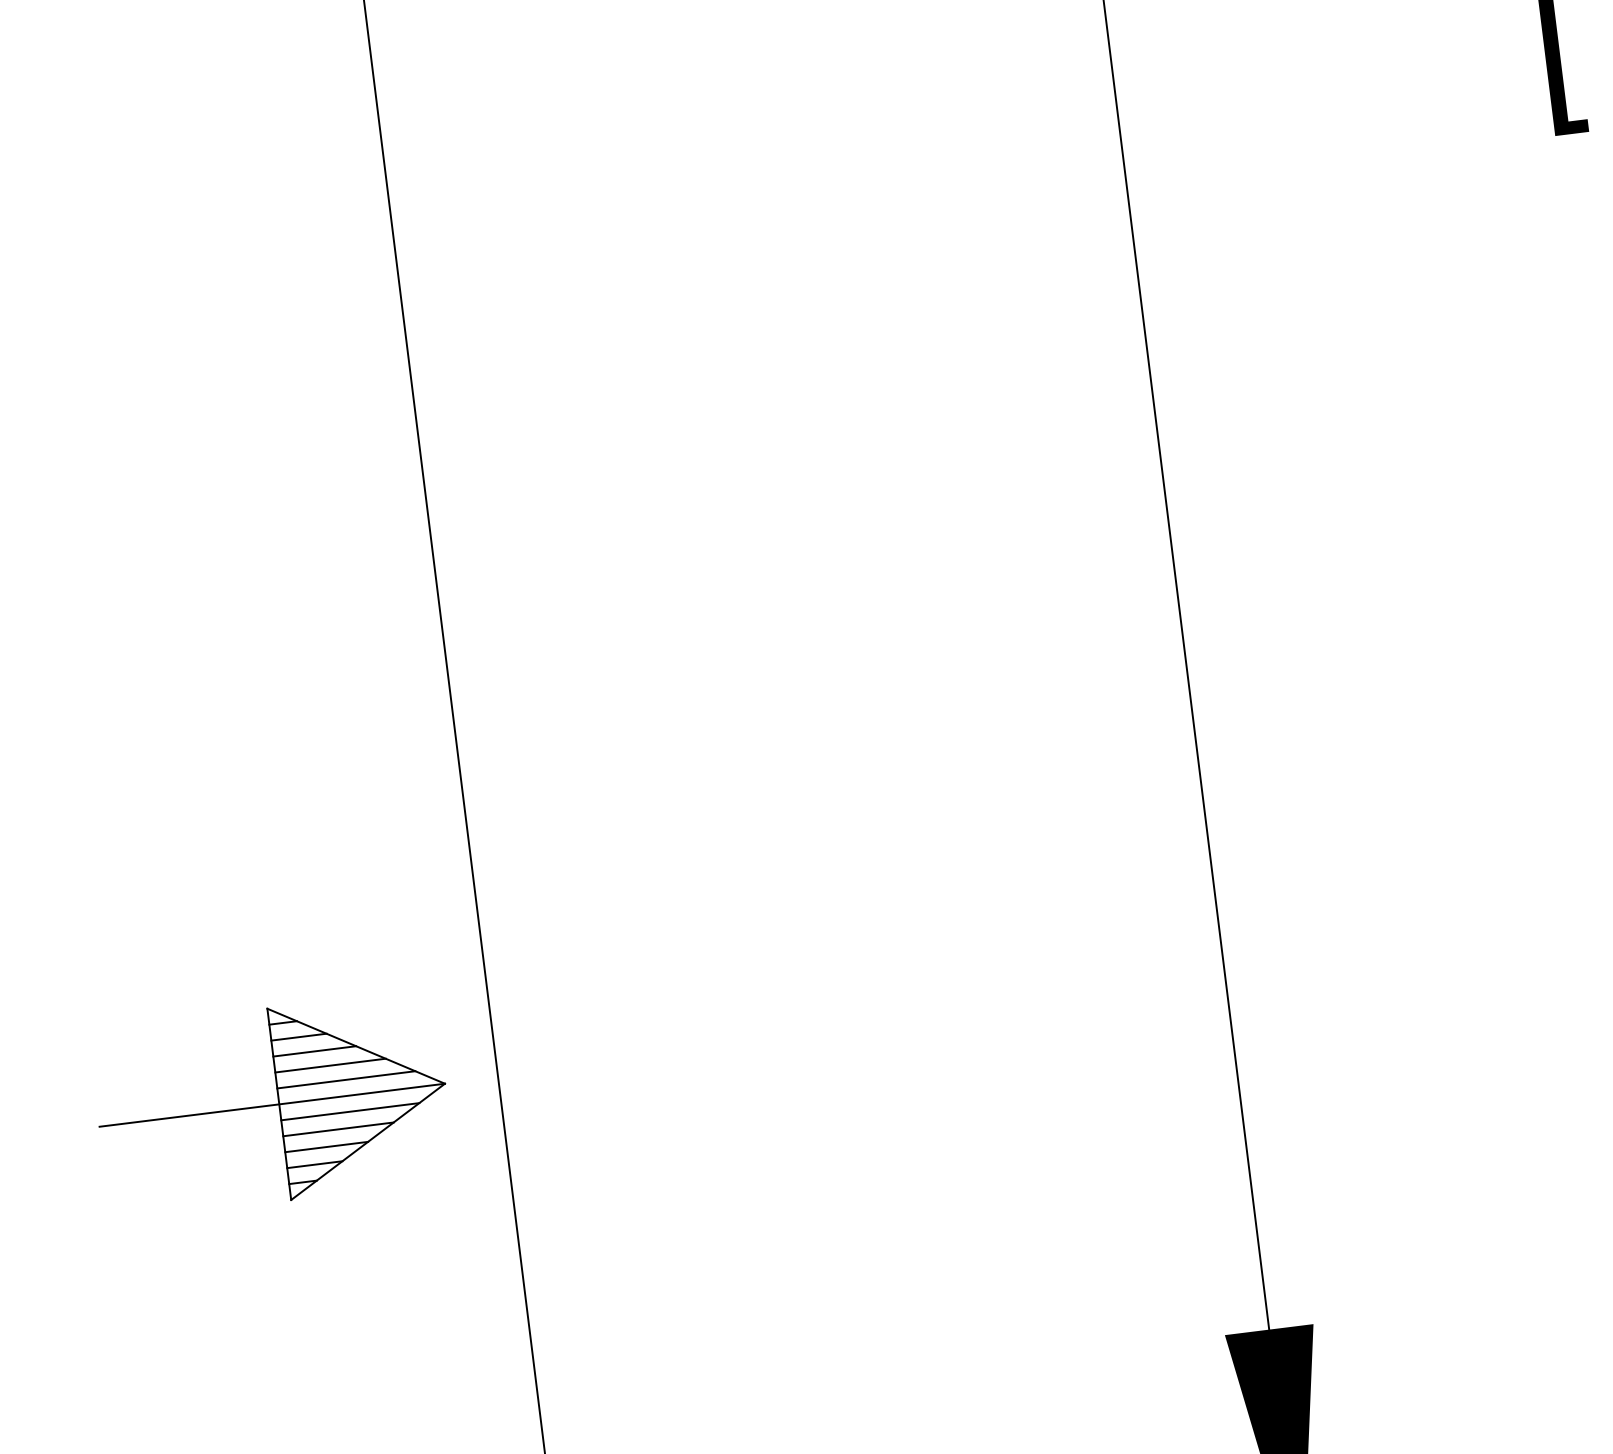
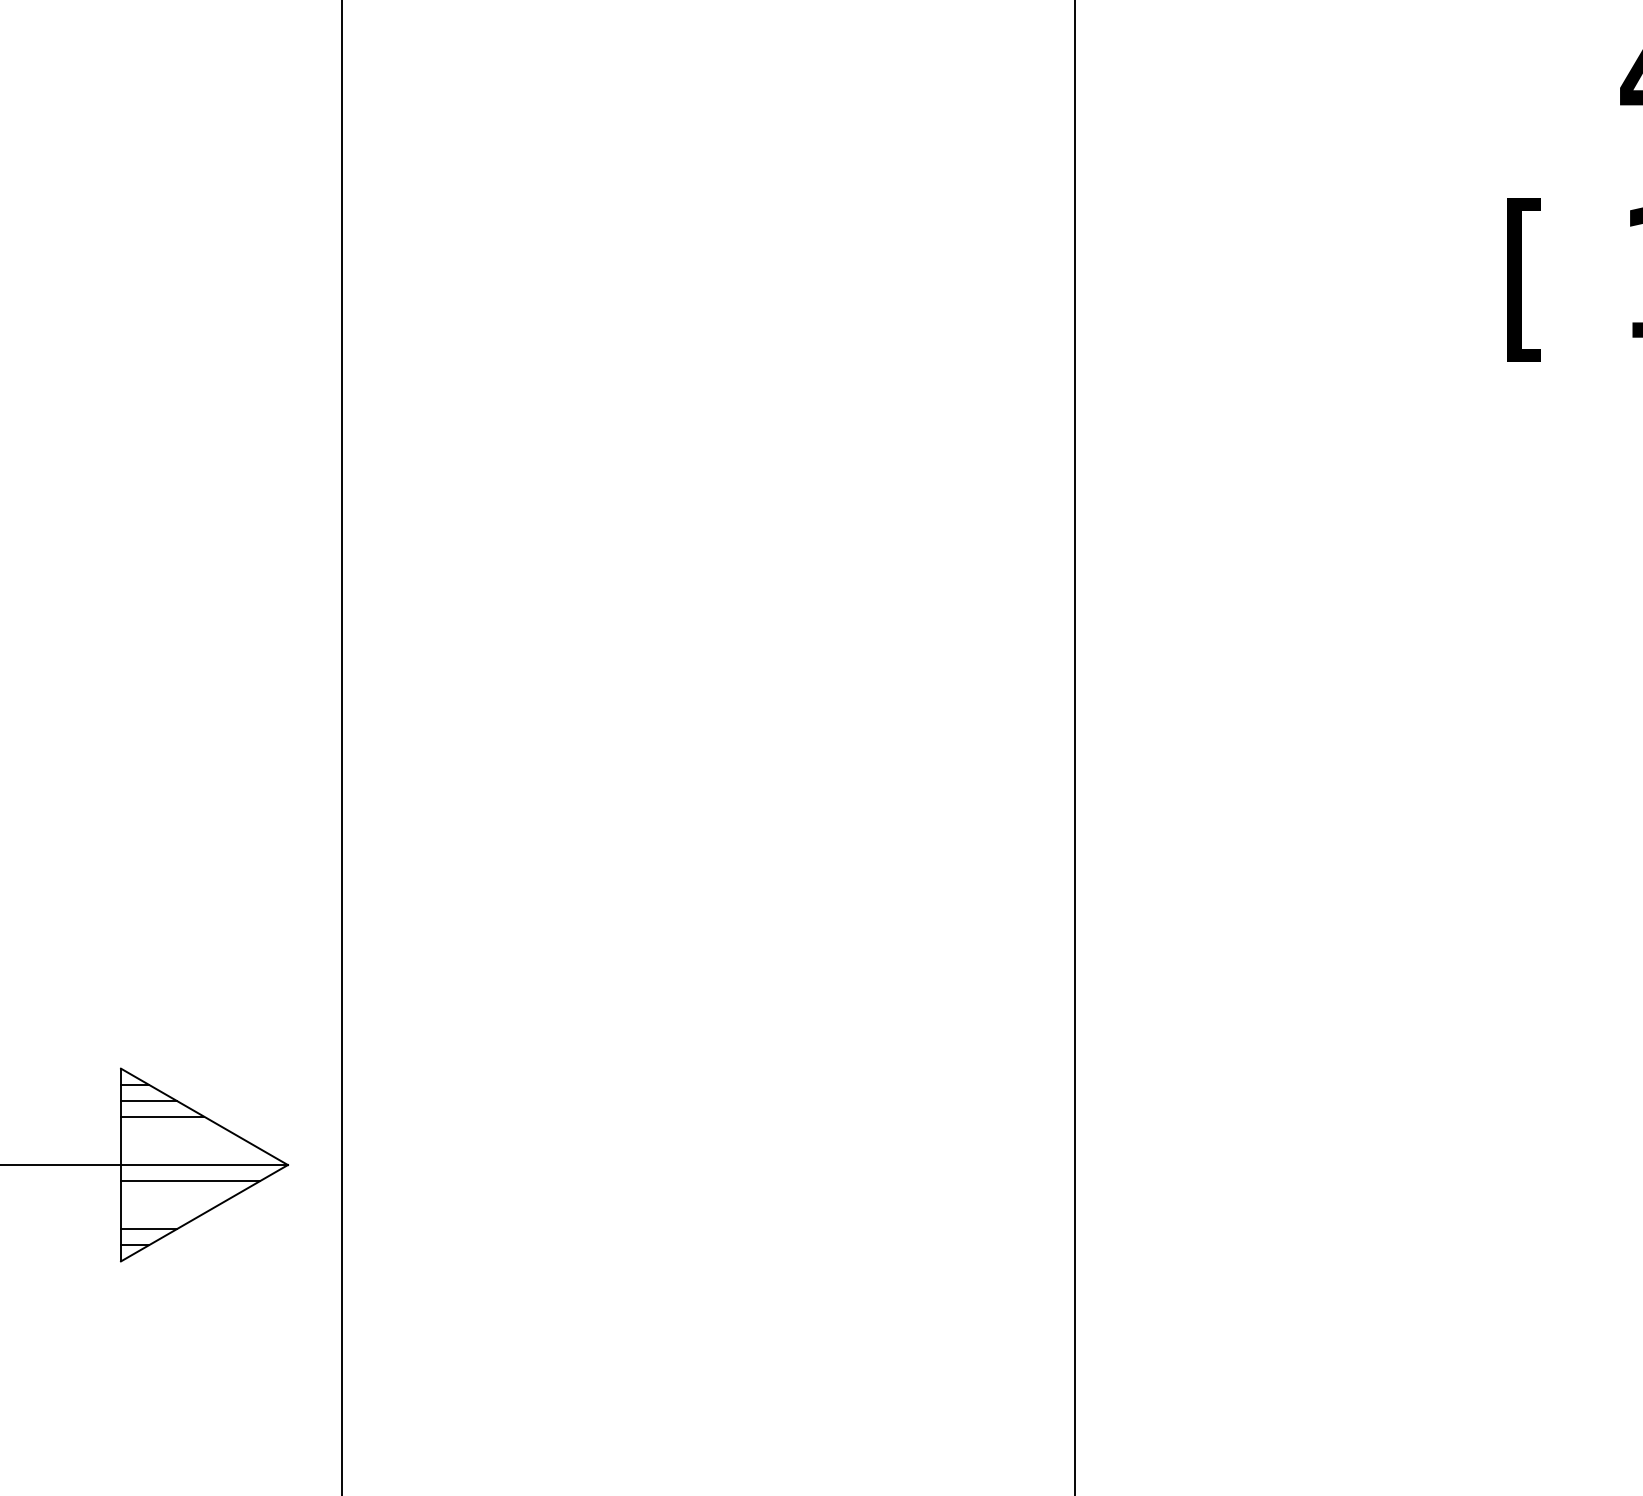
line: (330, 1065) -> (176, 1132), removed
line: (346, 1079) -> (190, 1148), removed
line: (338, 1129) -> (176, 1197), removed
line: (326, 1147) -> (162, 1213), removed

